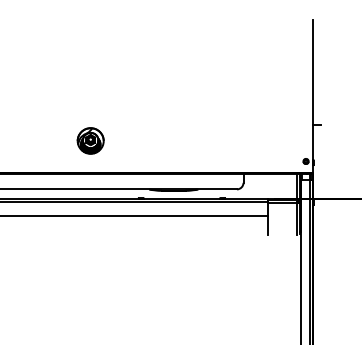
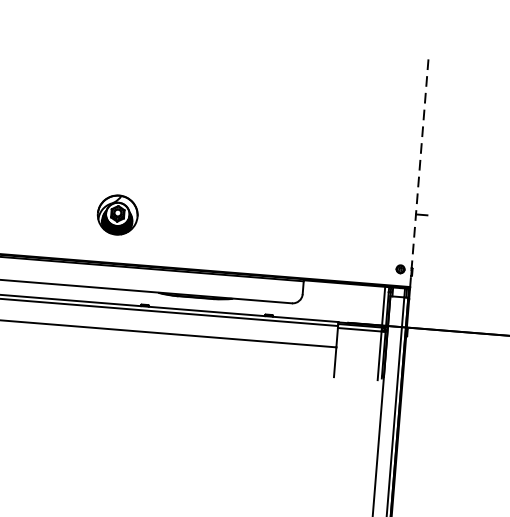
line: (313, 96) -> (419, 171), solid -> dashed
part: (90, 140) -> (117, 214), moved

